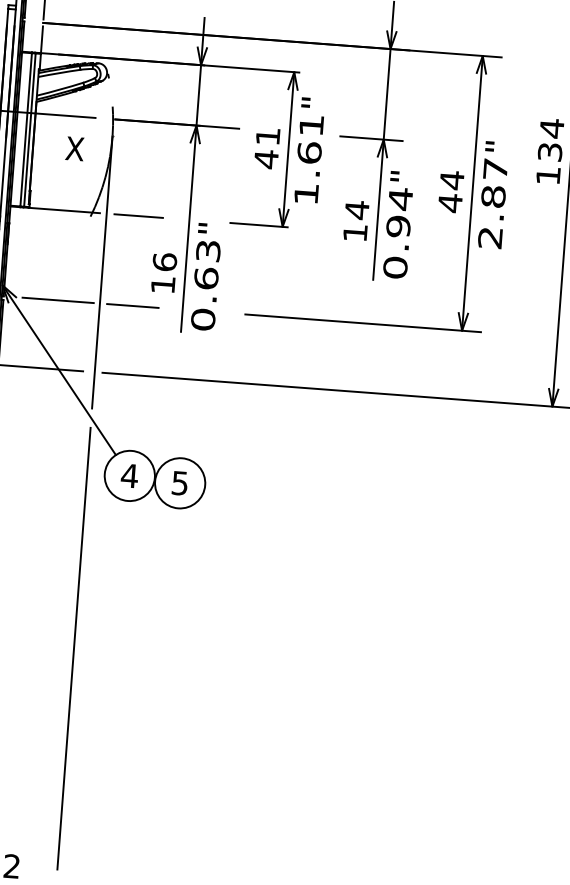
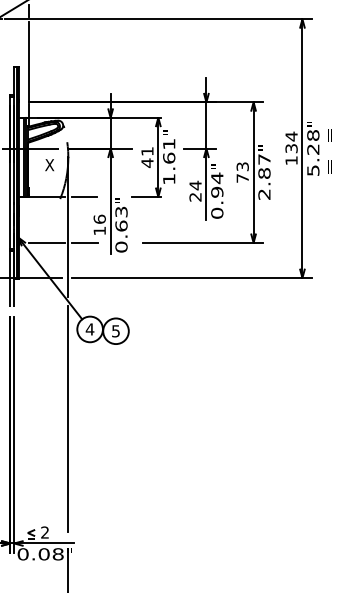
text: (450, 191) -> (242, 172), 44 -> 73
text: (355, 233) -> (195, 197), 14 -> 24

